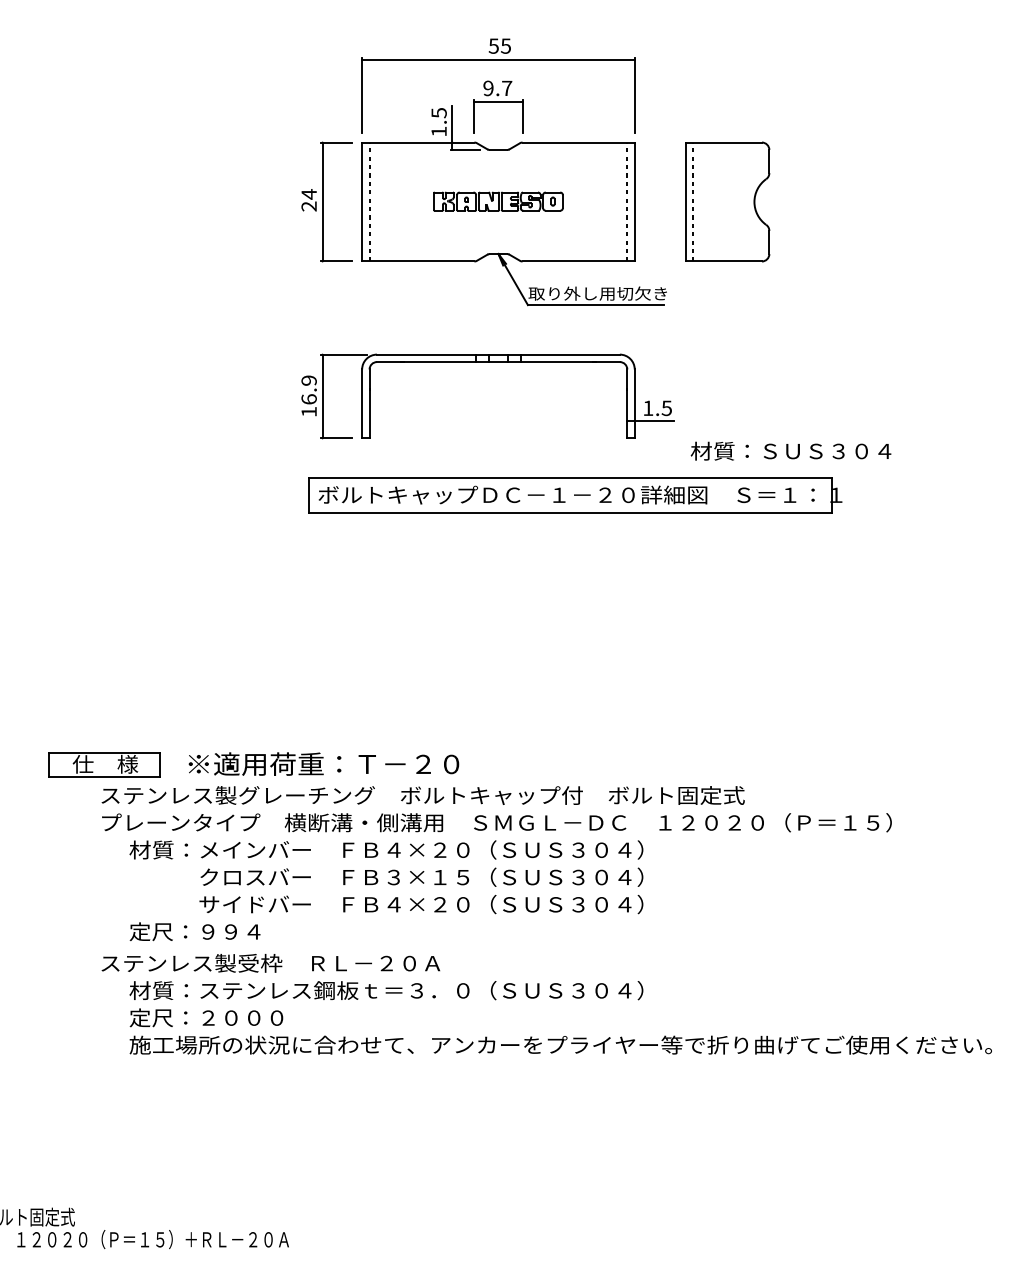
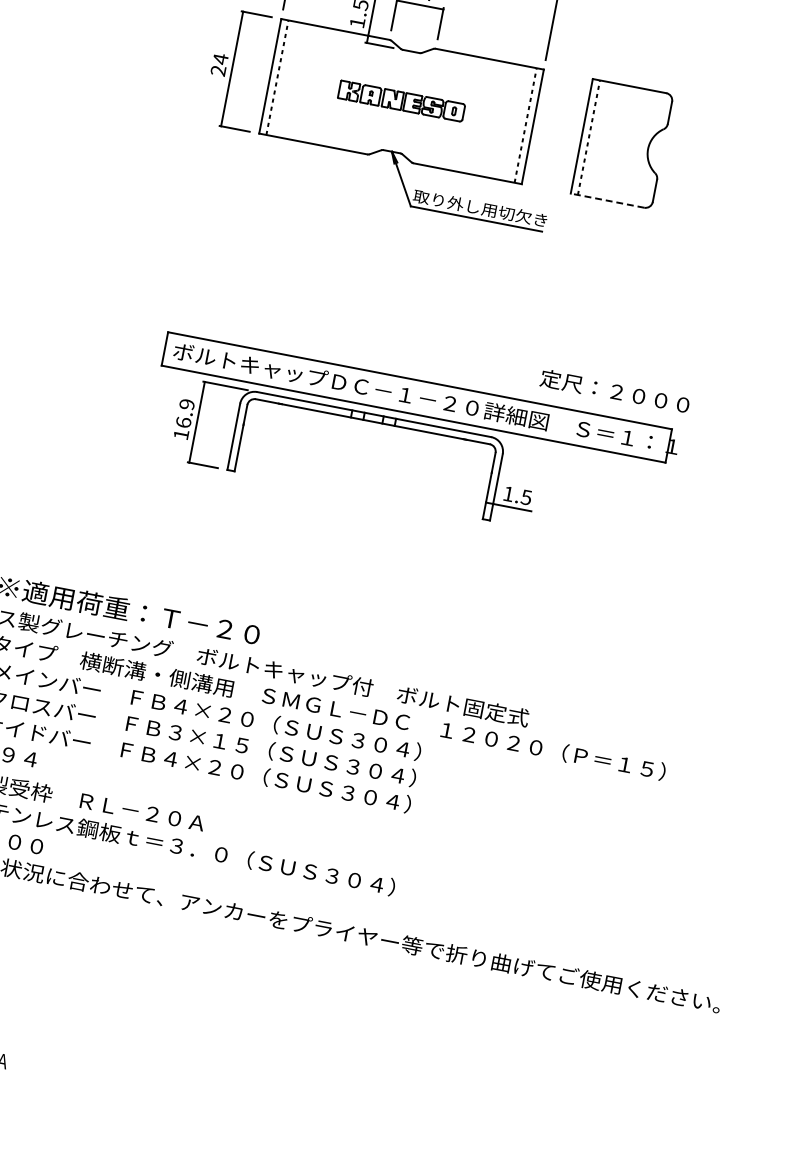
line: (723, 261) -> (607, 200), solid -> dashed
part: (487, 362) -> (362, 420), moved
text: (790, 450) -> (636, 395), 材質：ＳＵＳ３０４ -> 定尺：２０００

